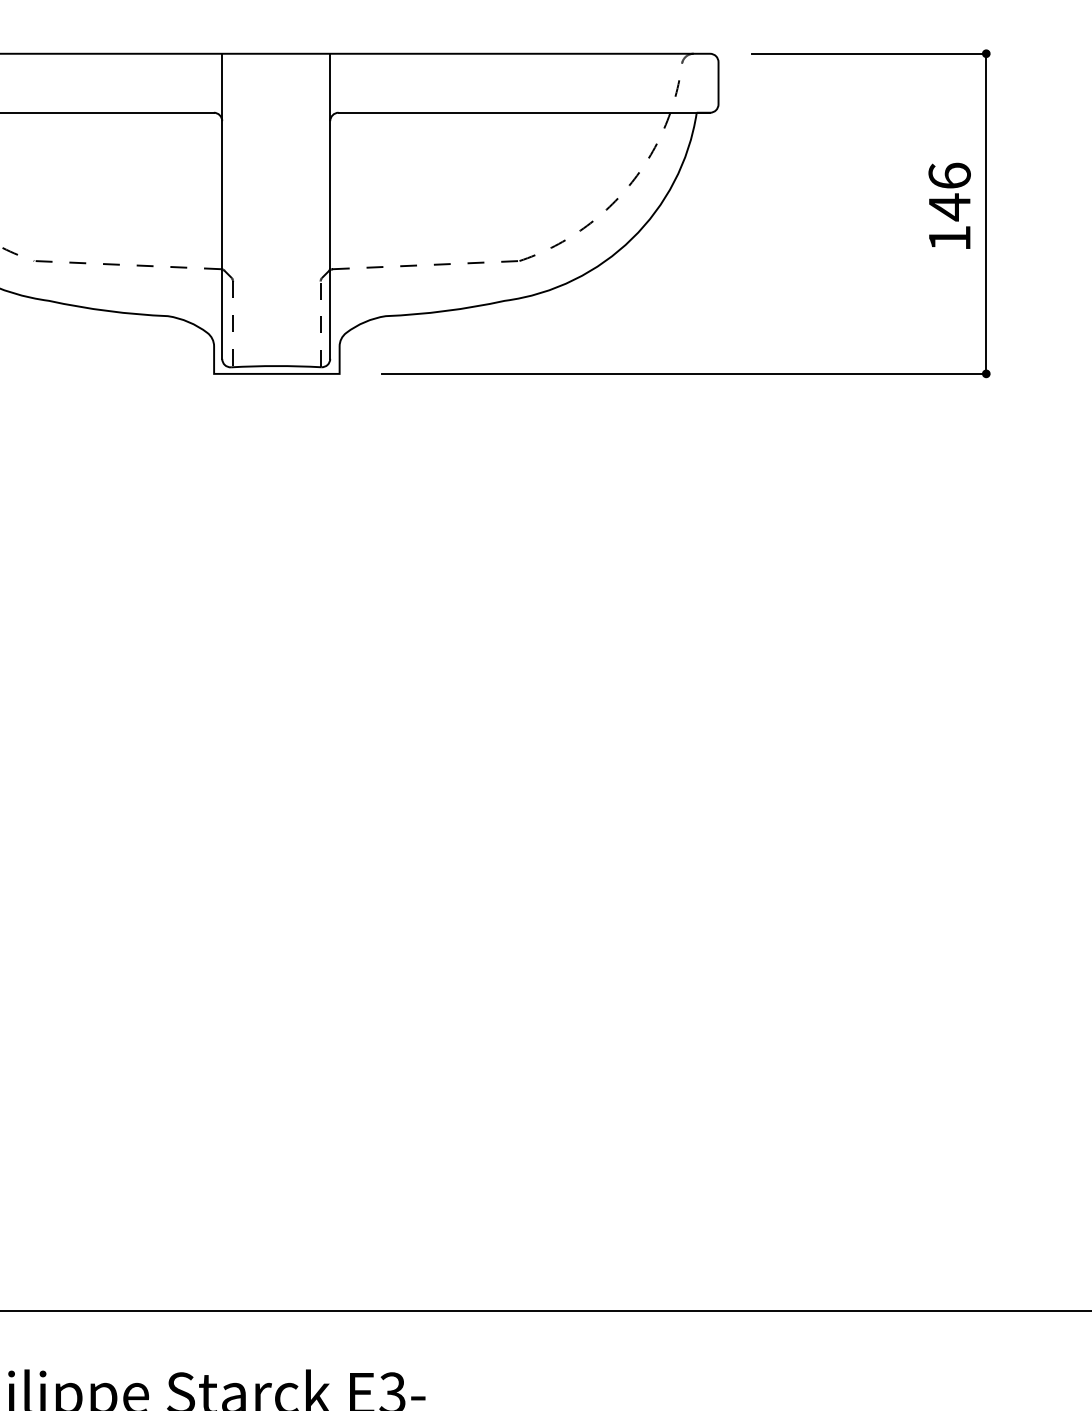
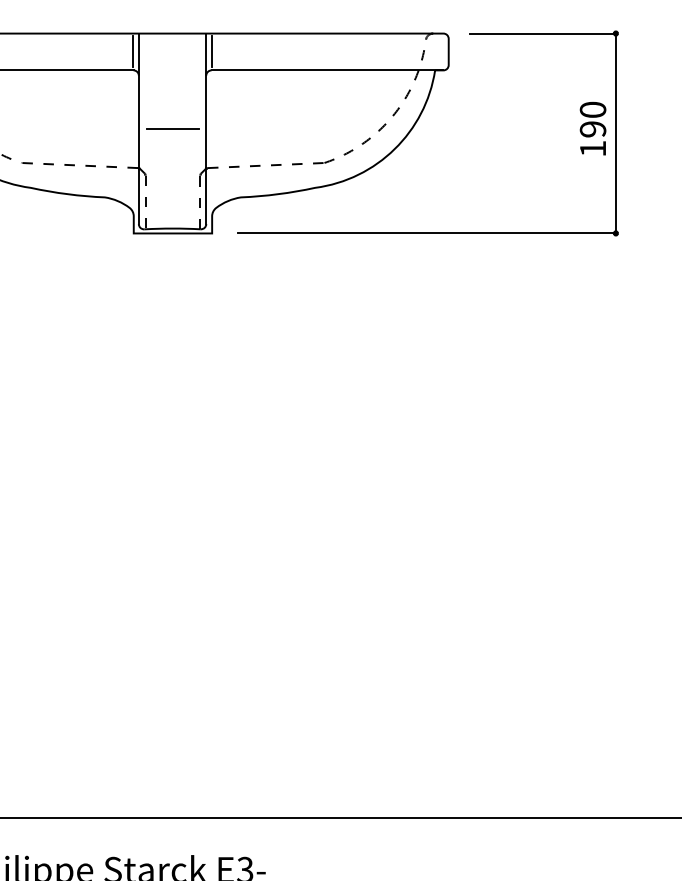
line: (213, 82) -> (133, 51), added
line: (340, 82) -> (212, 51), added
text: (948, 191) -> (592, 119), 146 -> 190
line: (276, 207) -> (172, 129), added

